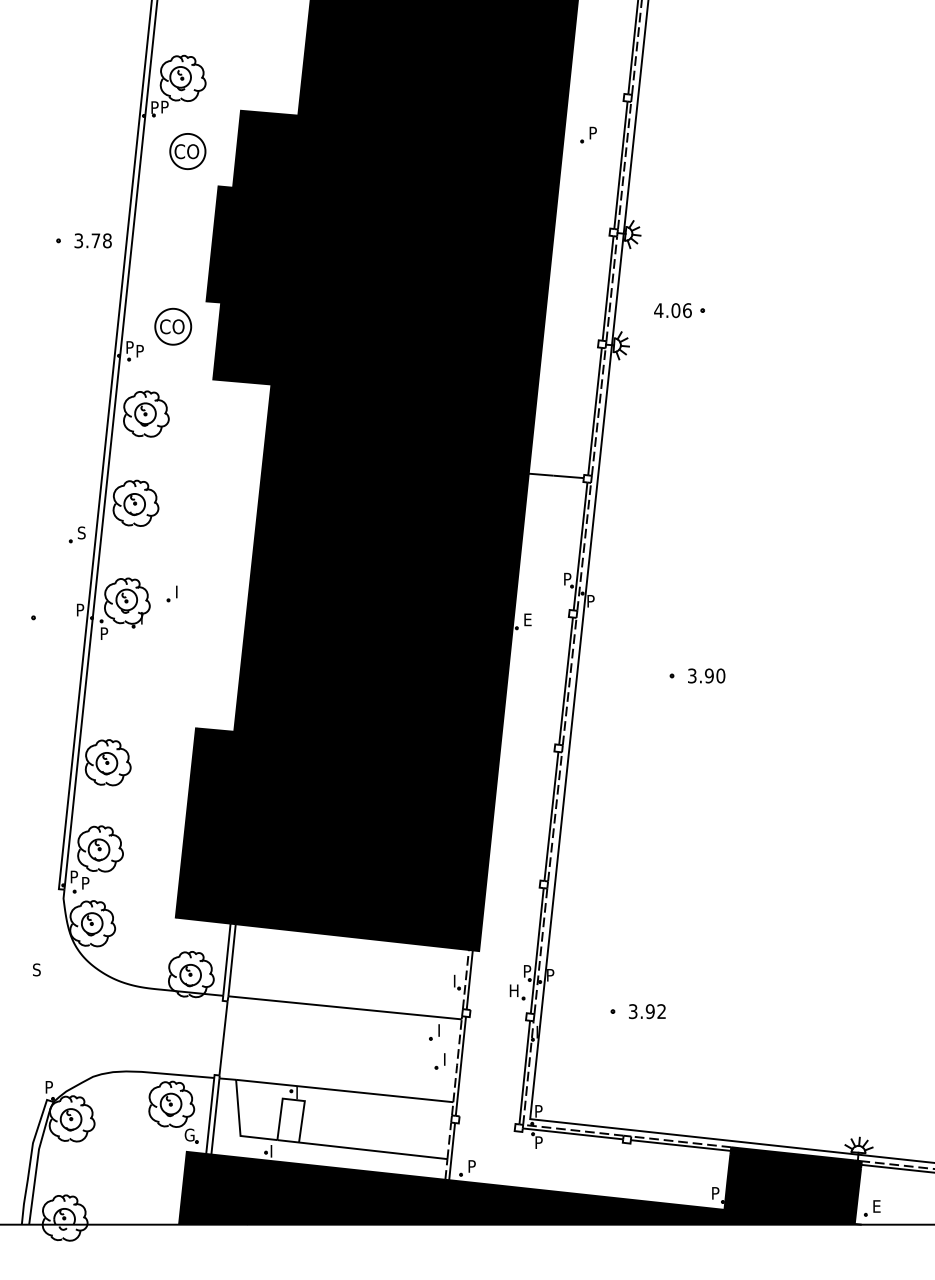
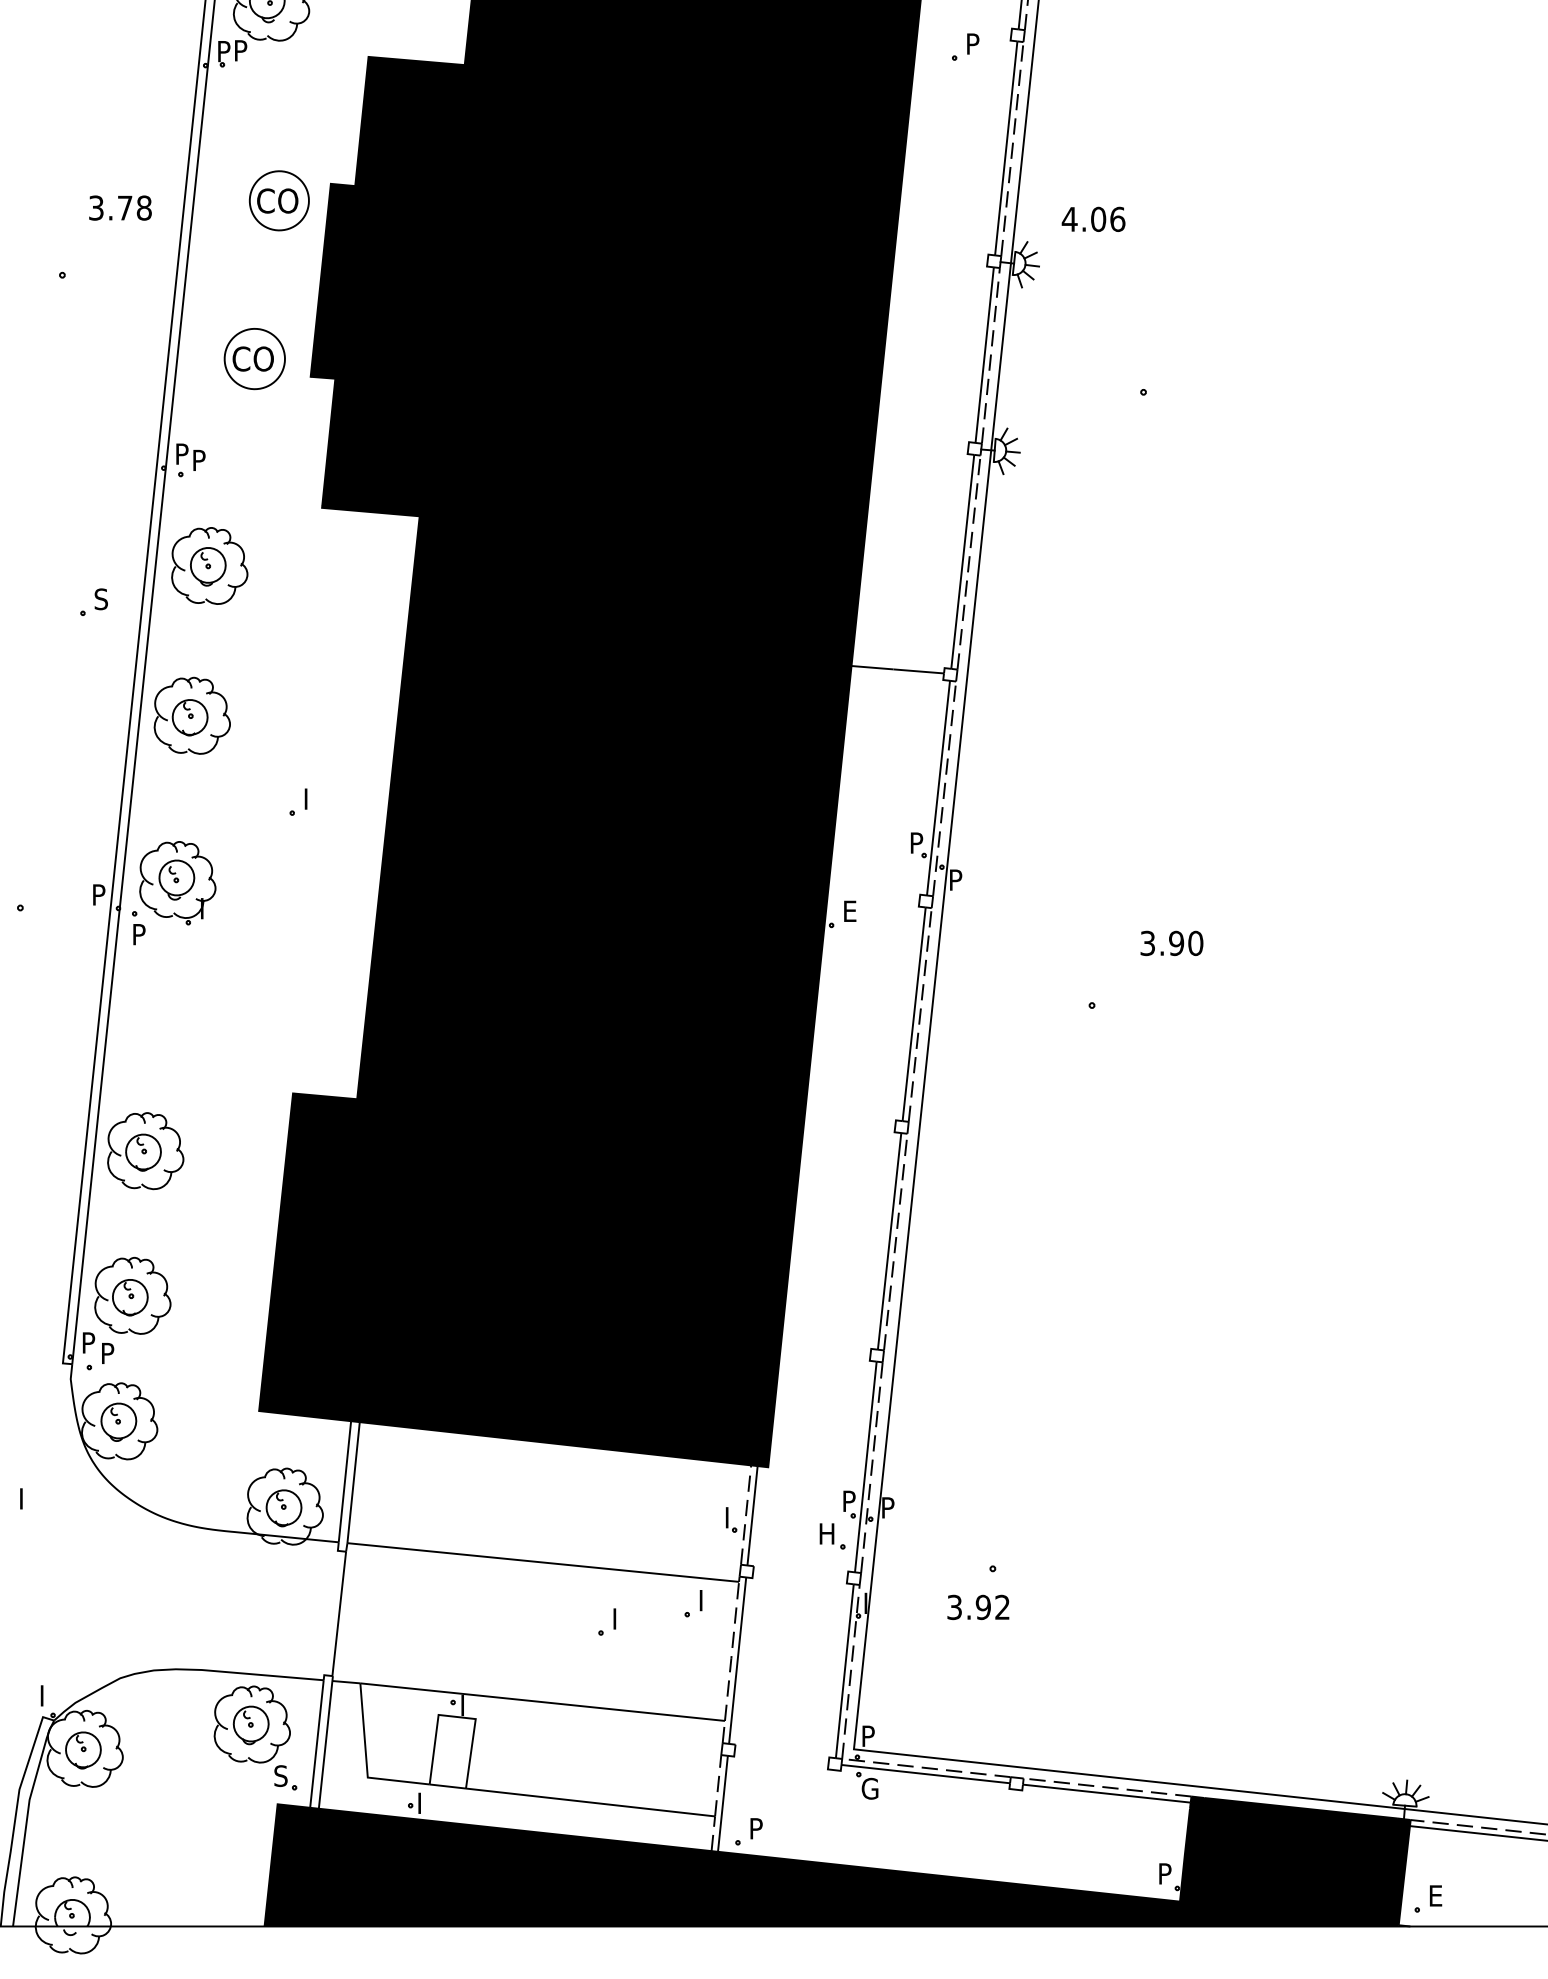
part: (588, 134) -> (965, 46), moved
part: (187, 151) -> (278, 200), moved
text: (92, 240) -> (119, 207), moved
text: (672, 310) -> (1092, 219), moved
part: (173, 326) -> (255, 358), moved
part: (76, 534) -> (92, 601), moved
part: (171, 593) -> (297, 801), moved
text: (706, 675) -> (1171, 942), moved
text: (36, 969) -> (25, 1498), S -> I
text: (647, 1011) -> (978, 1607), moved
part: (439, 1061) -> (606, 1622), moved
text: (49, 1084) -> (47, 1691), P -> I
text: (189, 1134) -> (282, 1775), G -> S
text: (539, 1142) -> (869, 1788), P -> G

